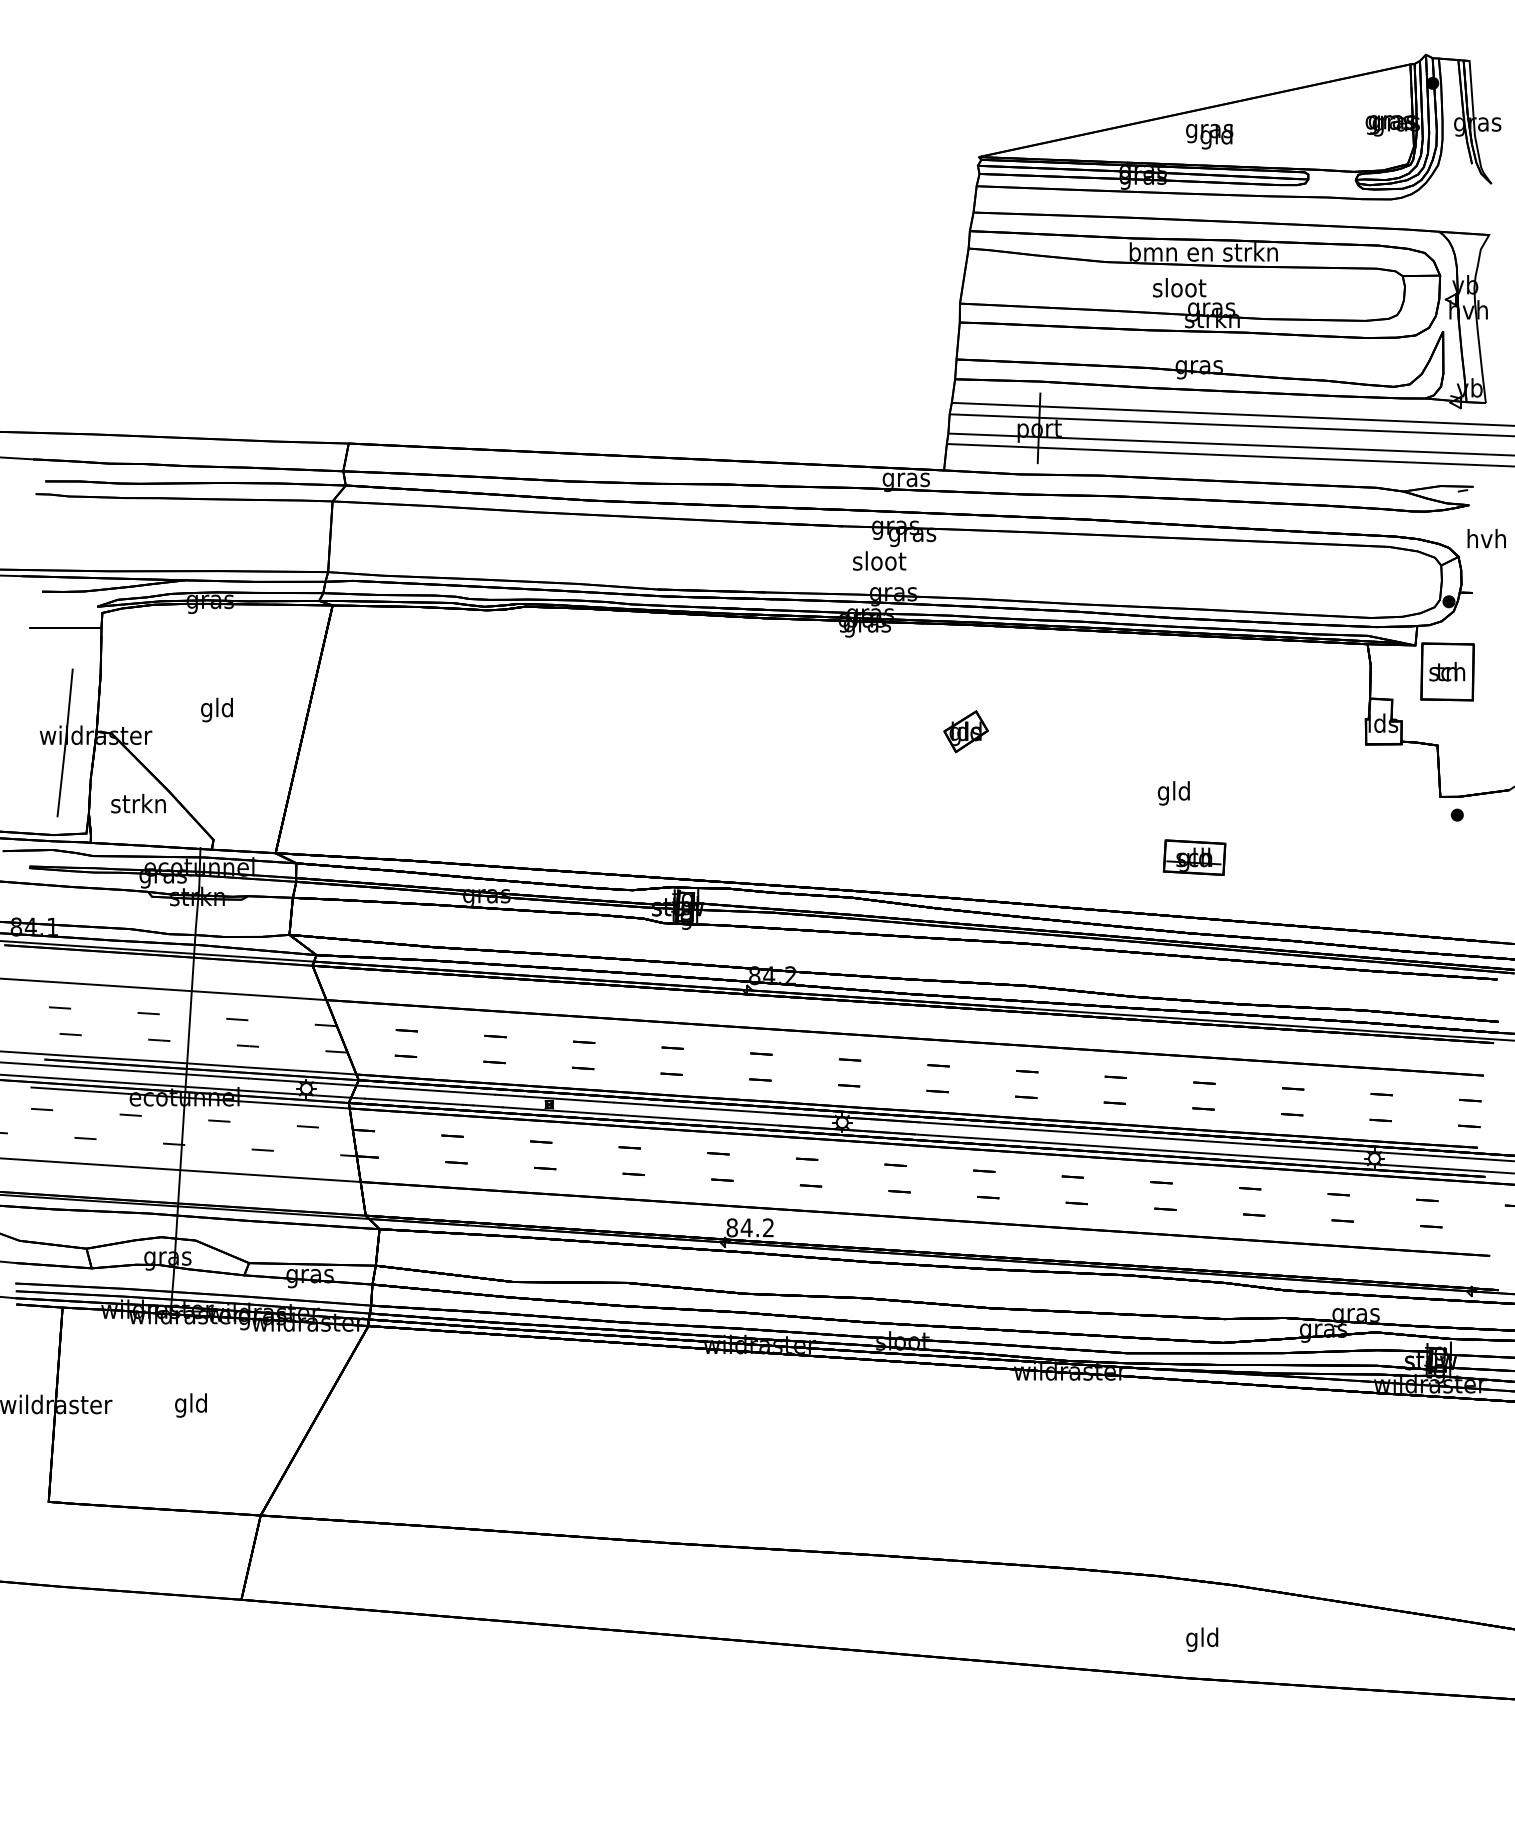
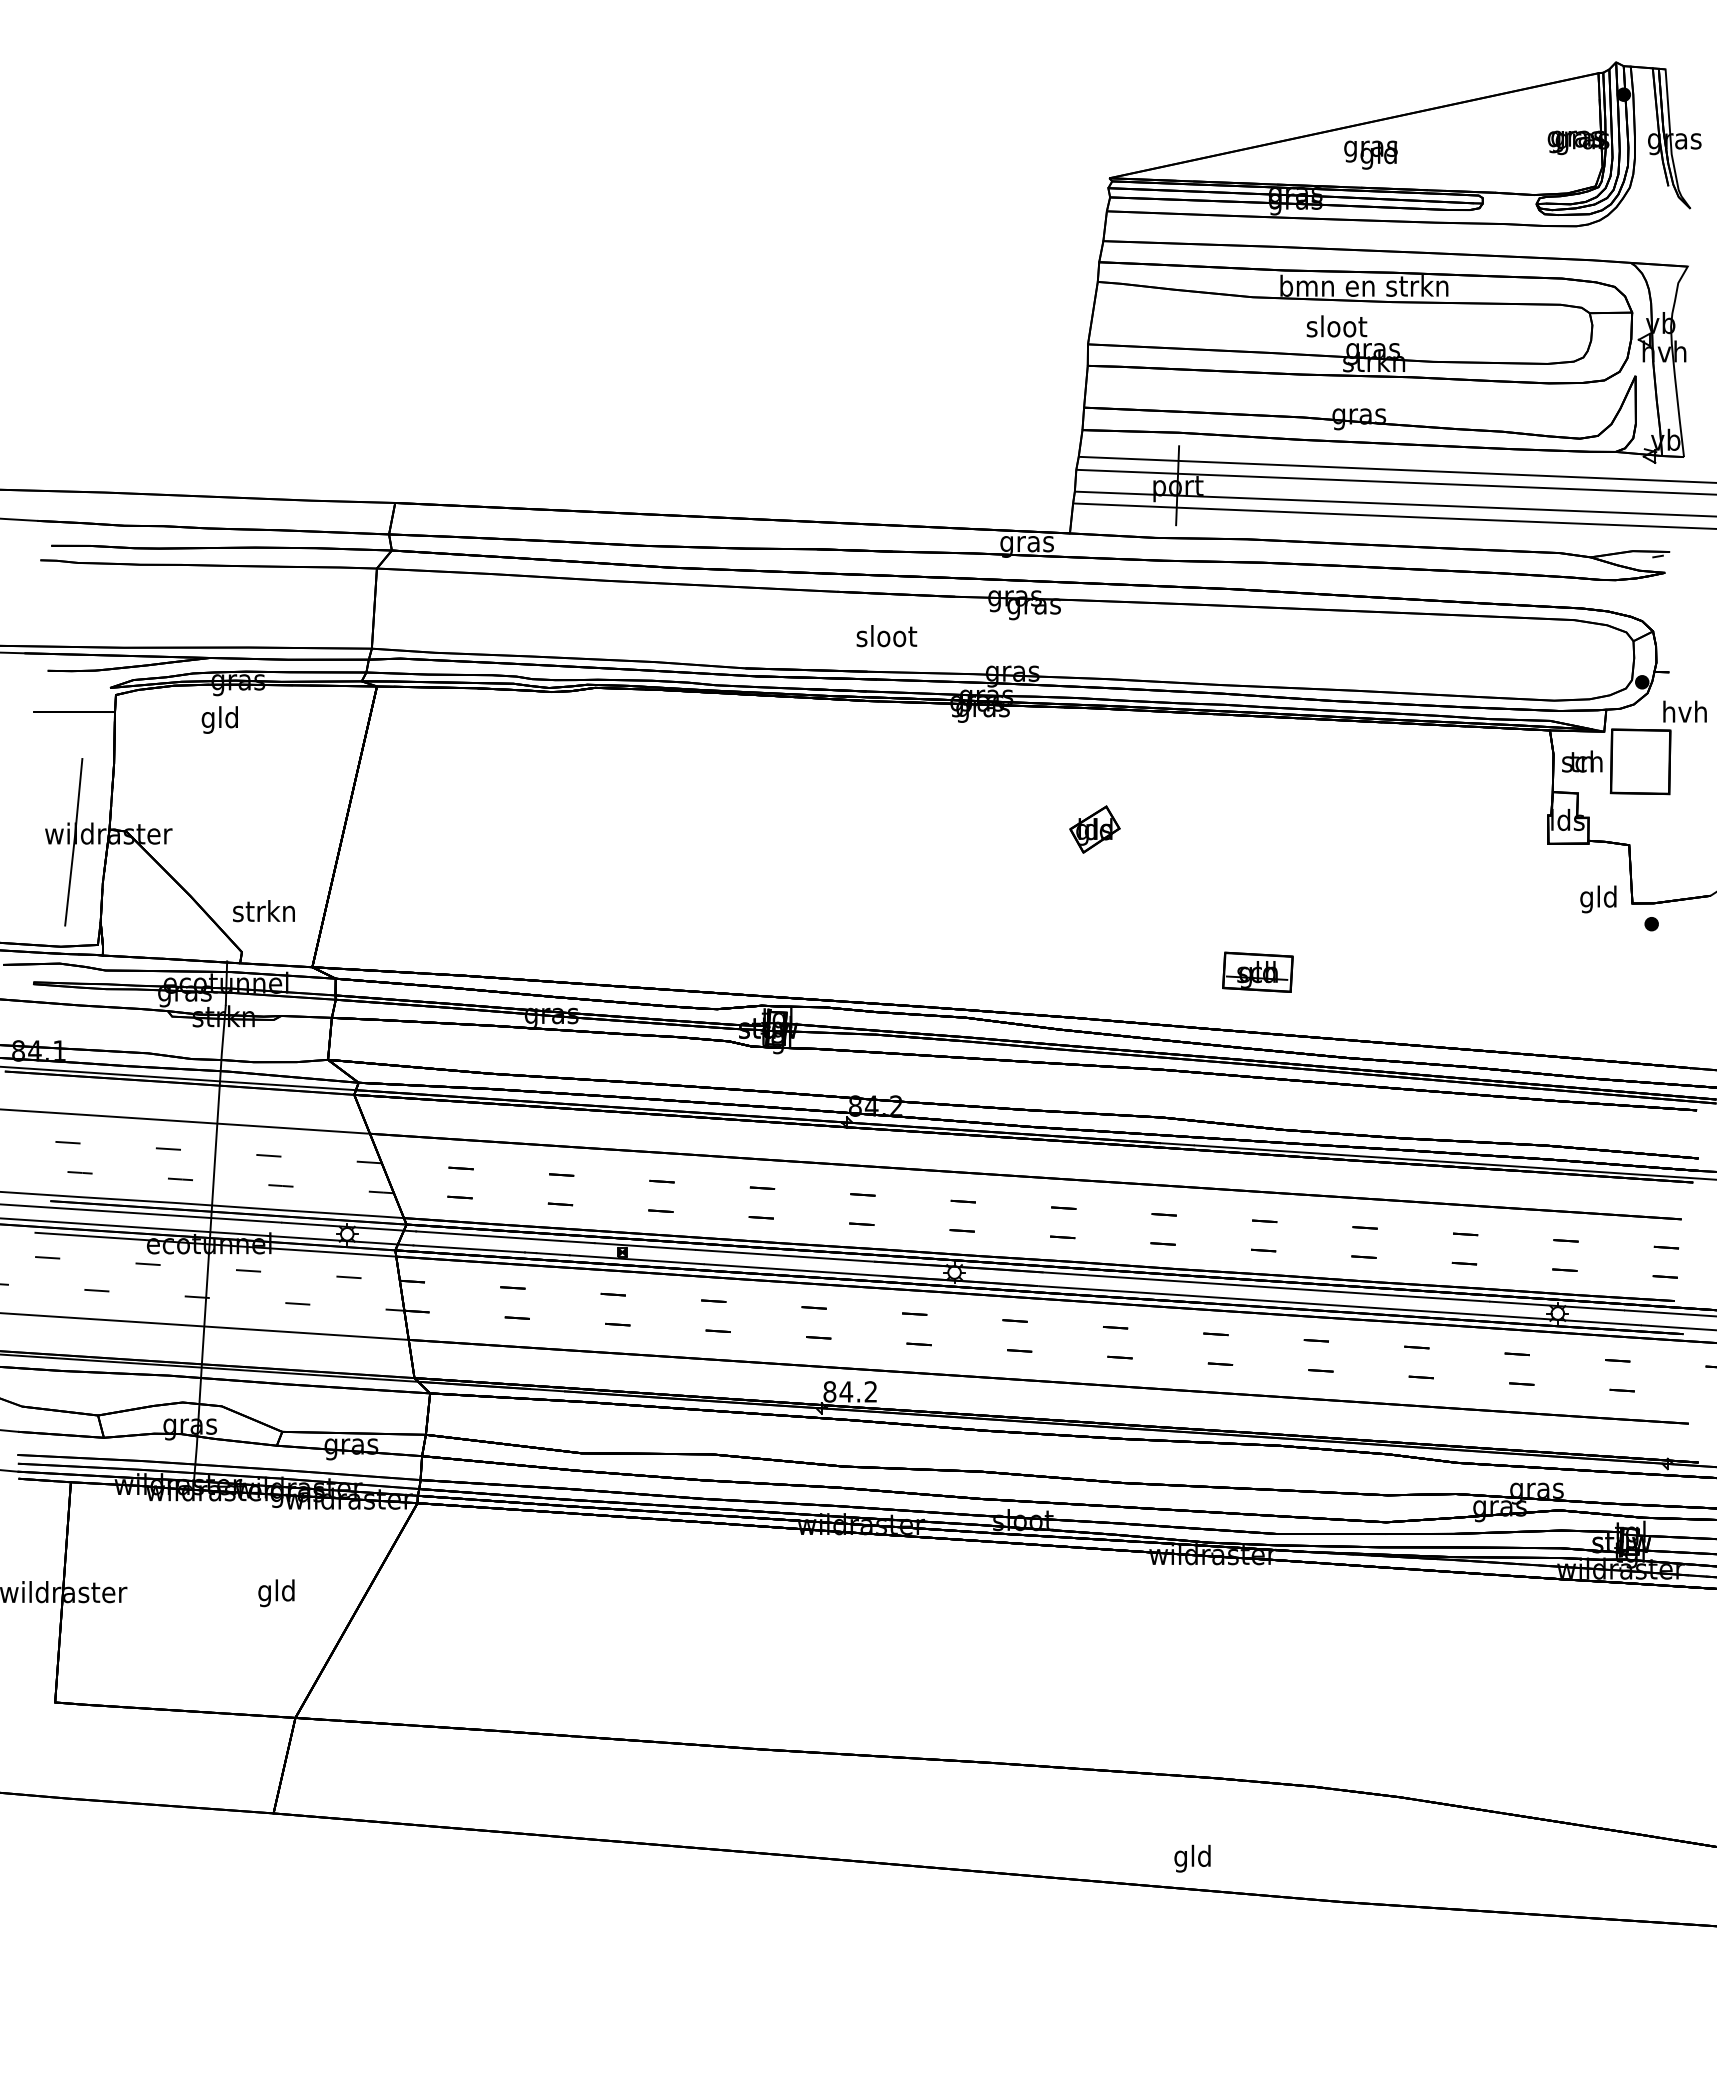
text: (1486, 538) -> (1684, 711), moved
text: (879, 561) -> (886, 636), moved
text: (1447, 671) -> (1582, 761), moved
text: (216, 709) -> (219, 719), moved
text: (1173, 793) -> (1598, 899), moved
text: (138, 804) -> (263, 911), moved
part: (1194, 856) -> (1257, 971), moved
text: (191, 1405) -> (276, 1593), moved
text: (1202, 1639) -> (1192, 1858), moved

